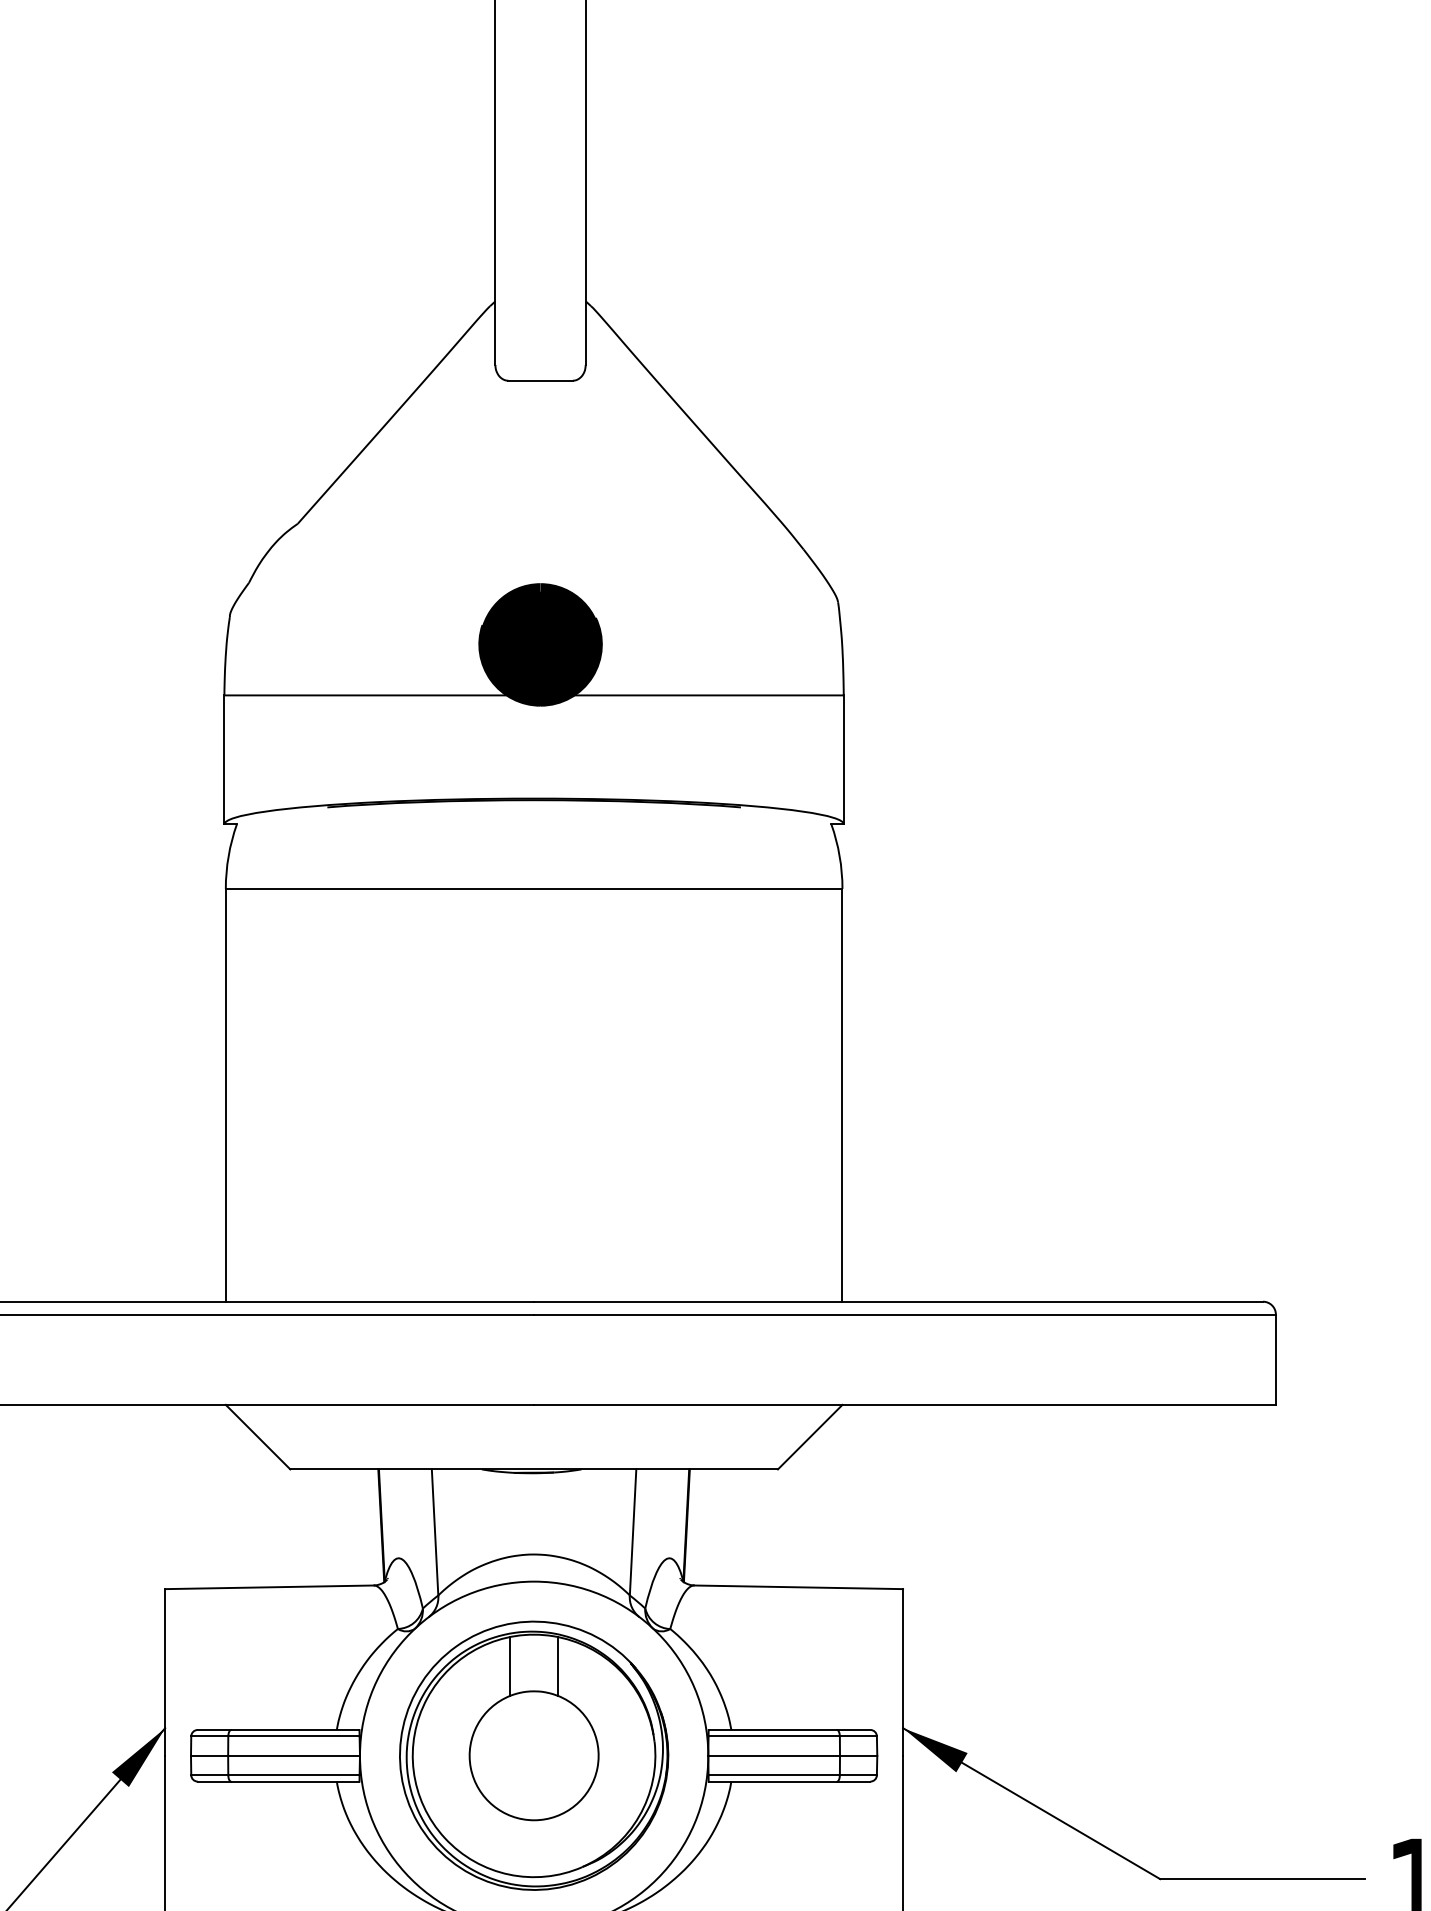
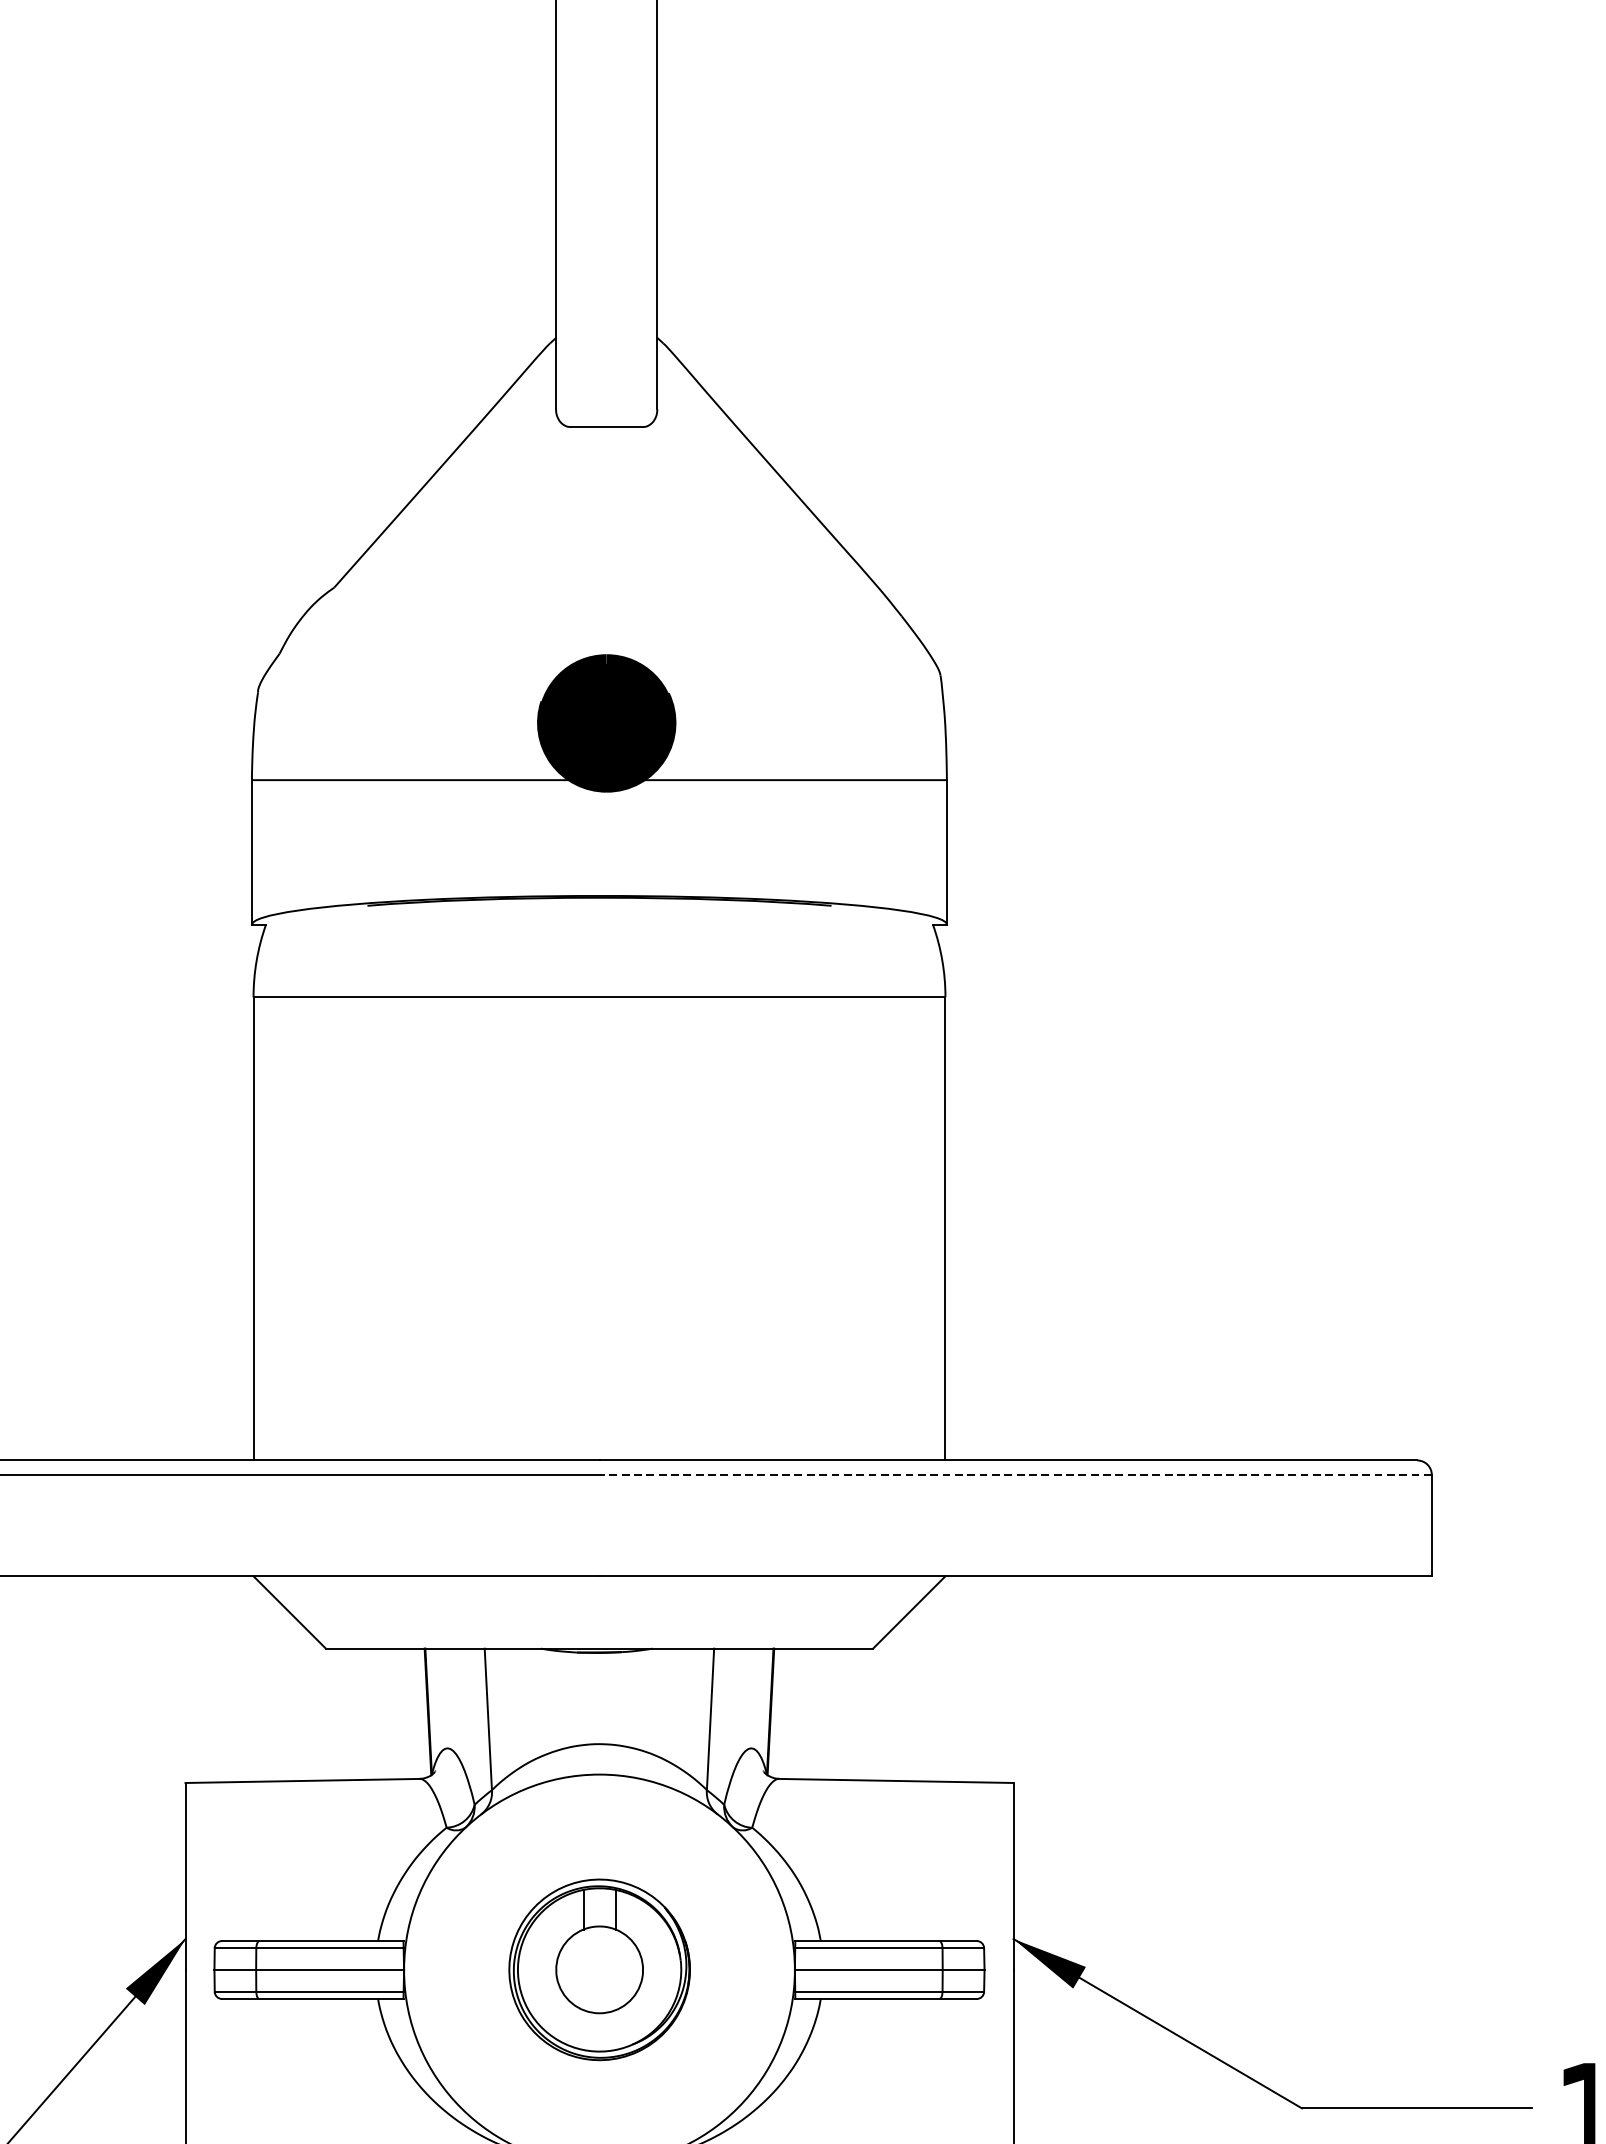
line: (905, 1314) -> (1016, 1474), solid -> dashed
part: (534, 1755) -> (599, 1969), size x0.6

